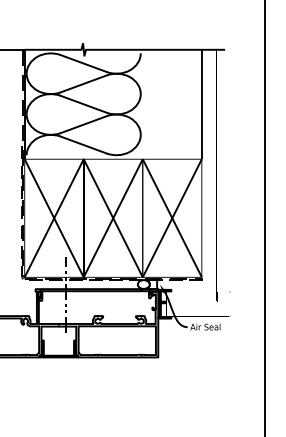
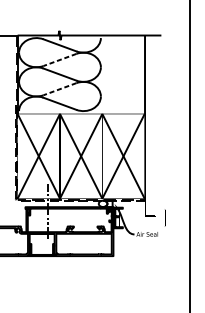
line: (83, 83) -> (59, 59), solid -> dashed
line: (83, 124) -> (59, 89), solid -> dashed

